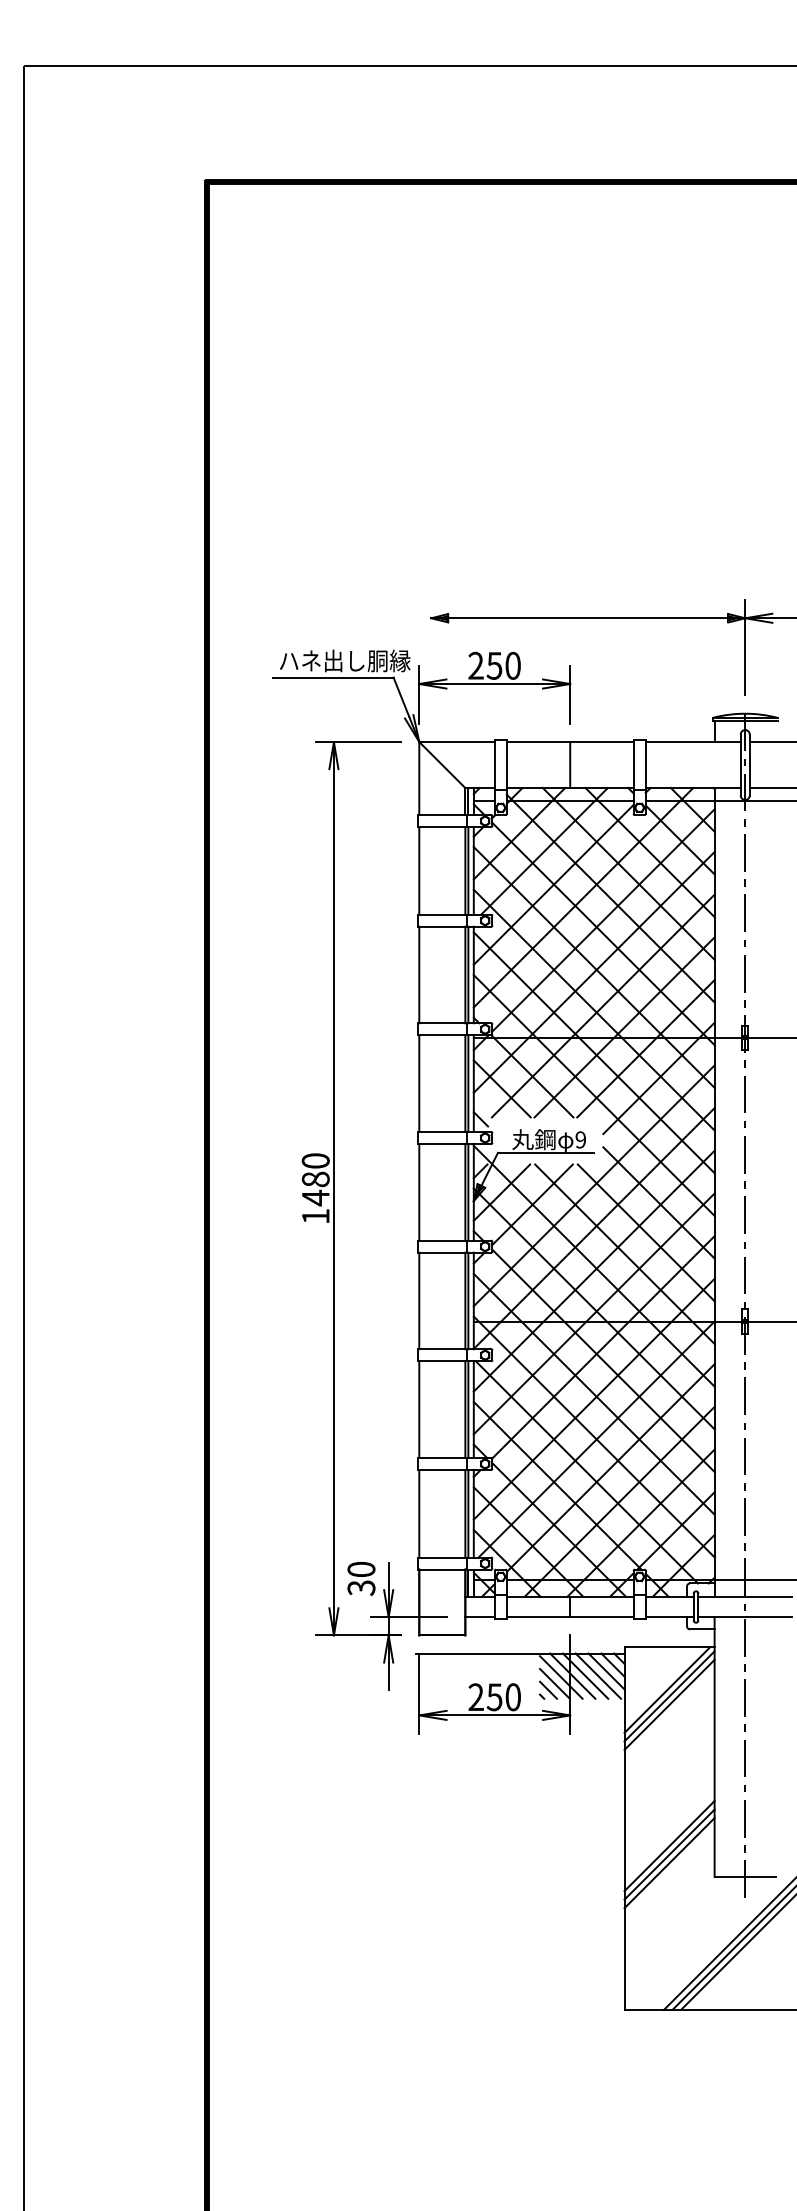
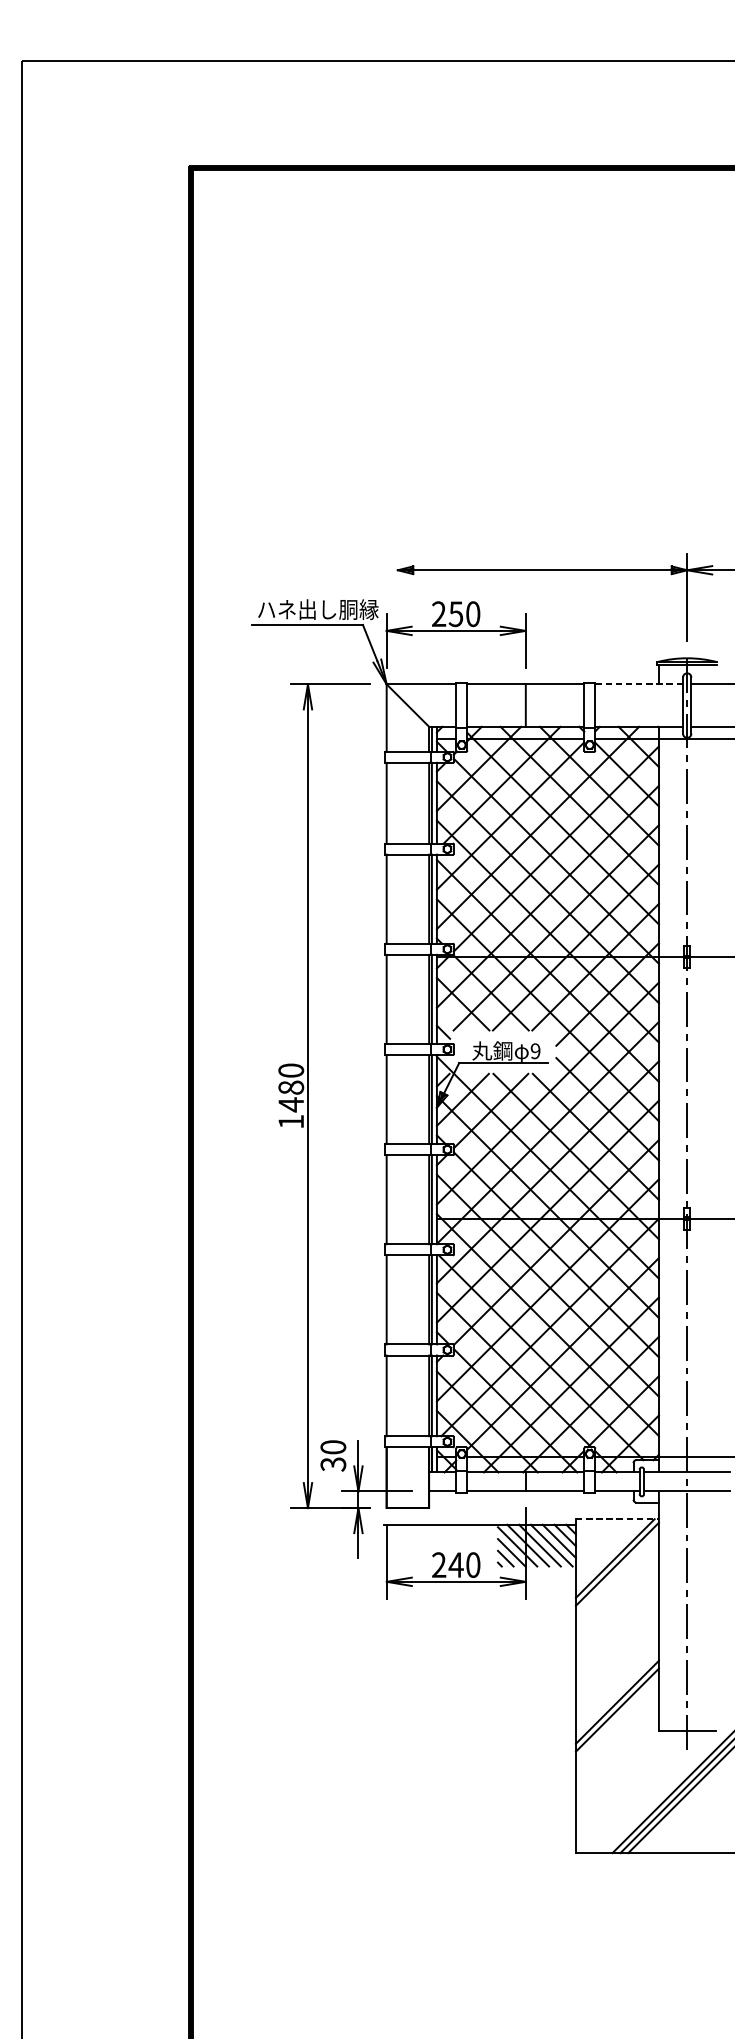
line: (693, 742) -> (639, 684), solid -> dashed
line: (670, 1647) -> (618, 1519), solid -> dashed
text: (494, 1697) -> (456, 1565), 250 -> 240
line: (669, 1704) -> (617, 1571), removed
line: (669, 1863) -> (617, 1718), removed

